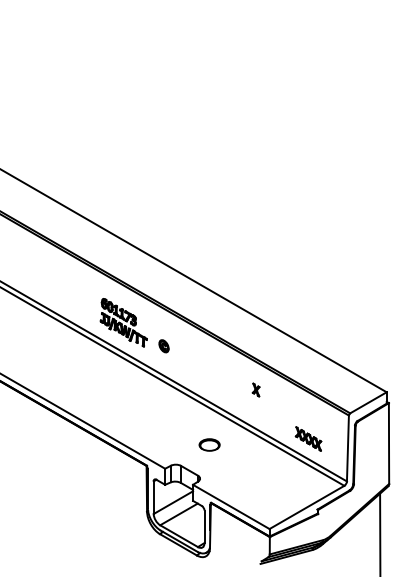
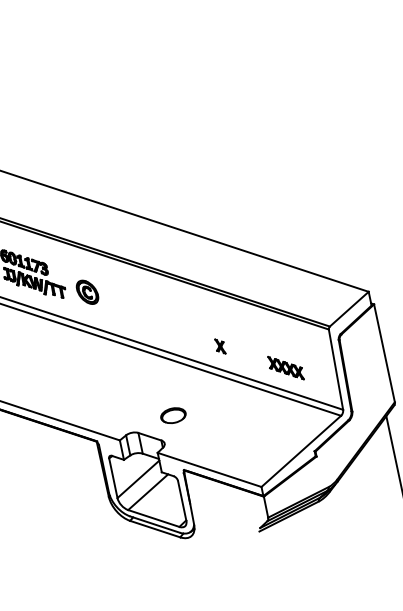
part: (163, 346) -> (86, 292), size x1.67
part: (255, 389) -> (219, 346), moved
part: (209, 444) -> (173, 415), moved

